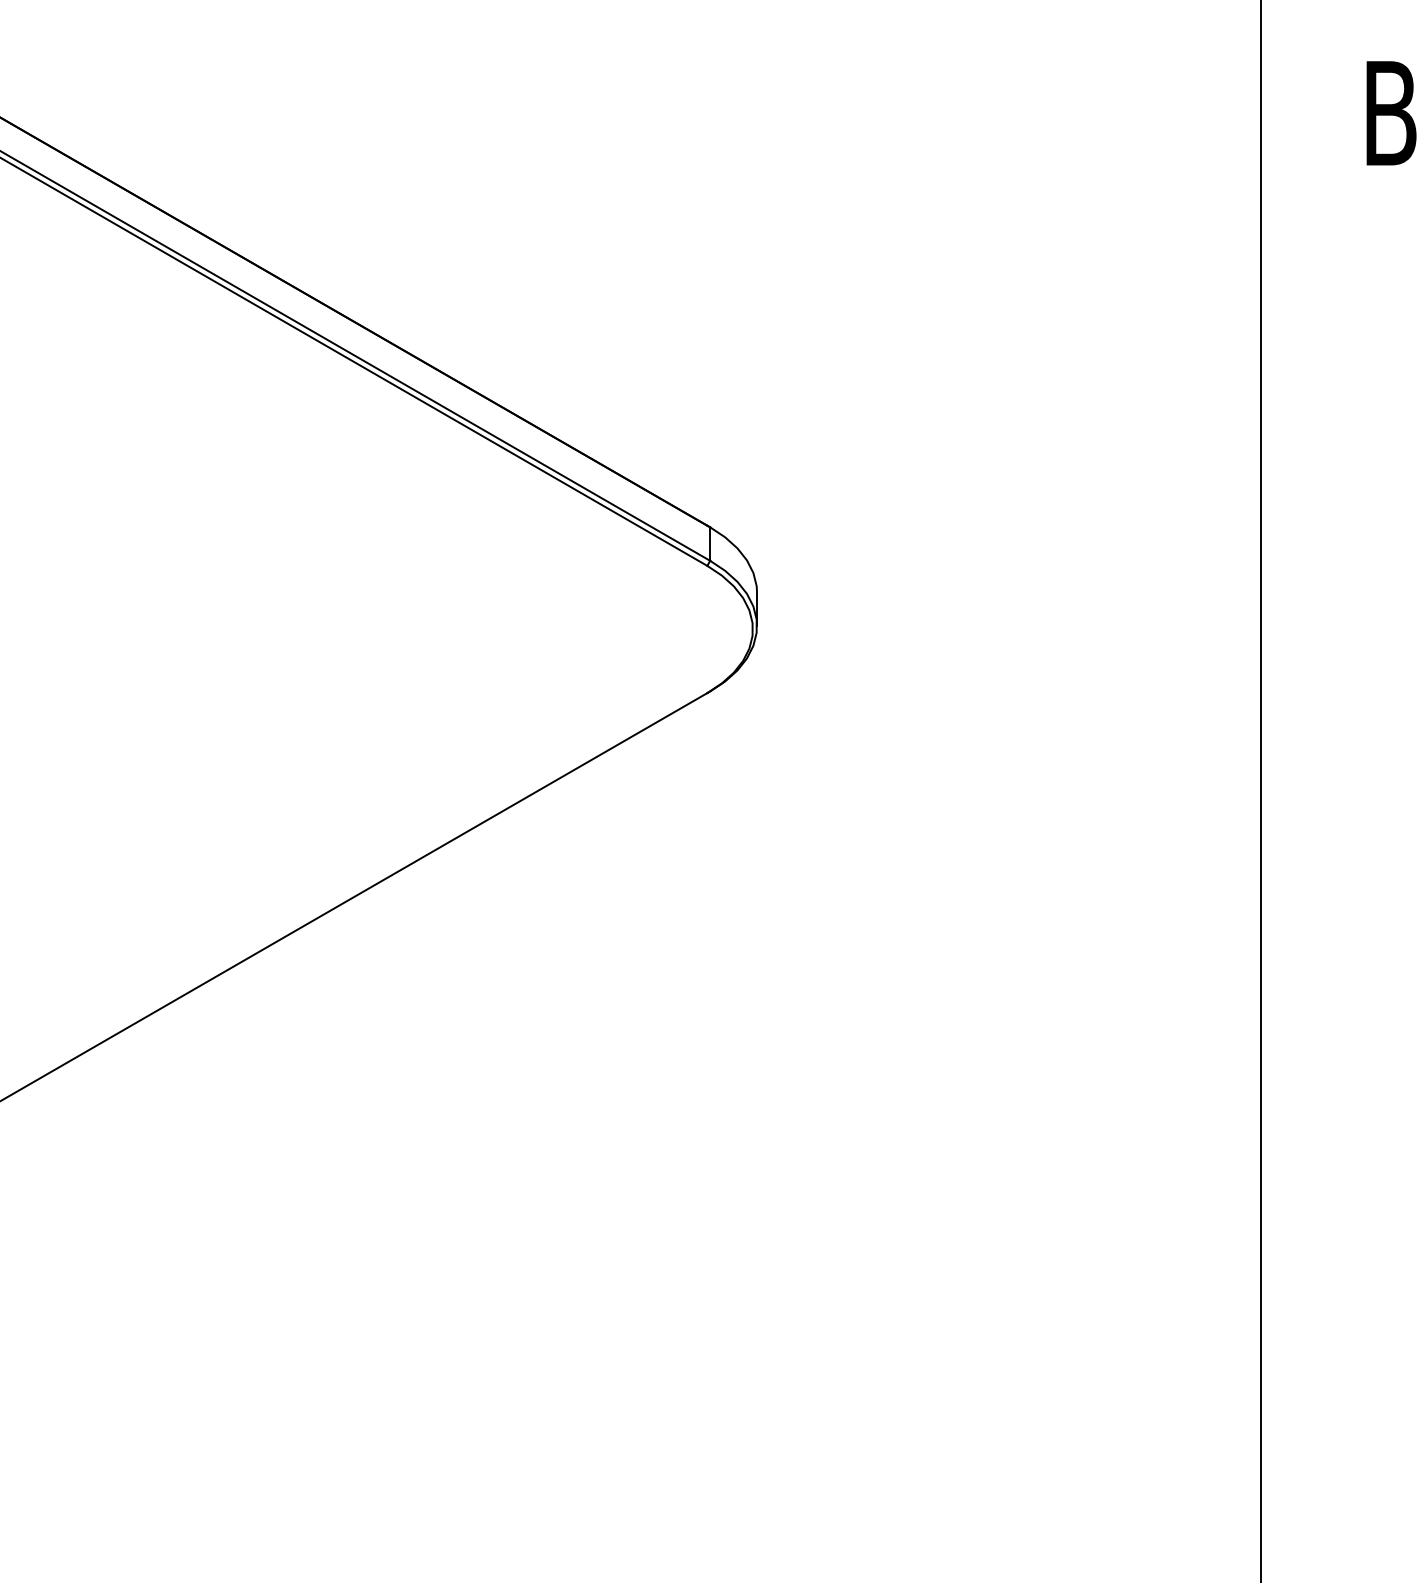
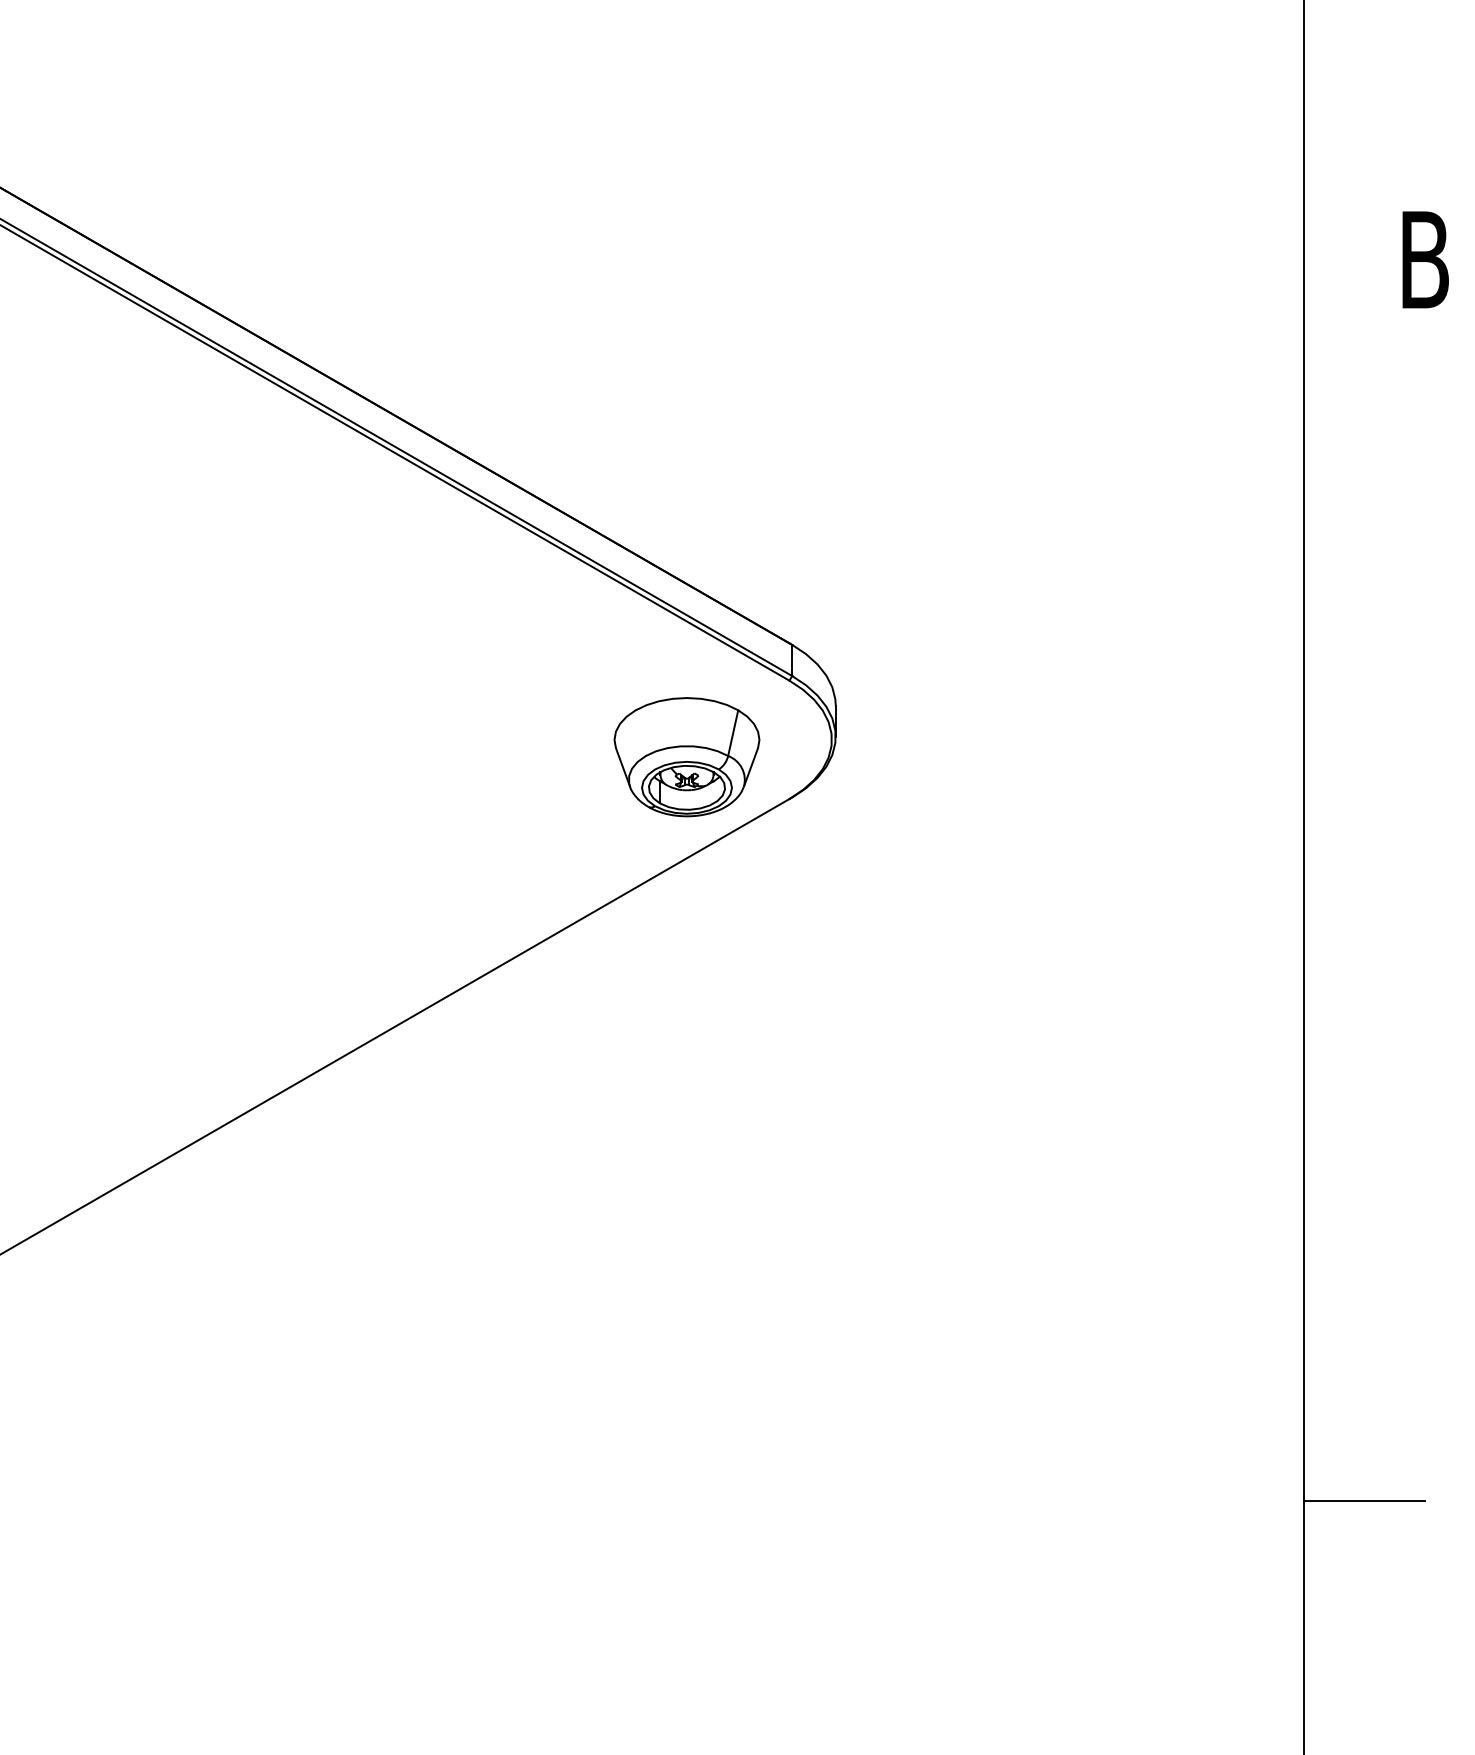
part: (596, 648) -> (686, 757), added
line: (1325, 1447) -> (1364, 1500), added

